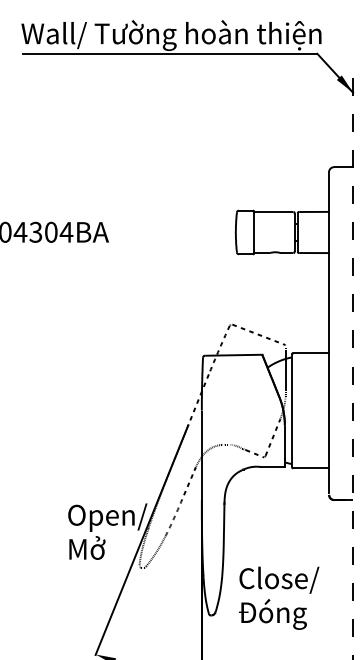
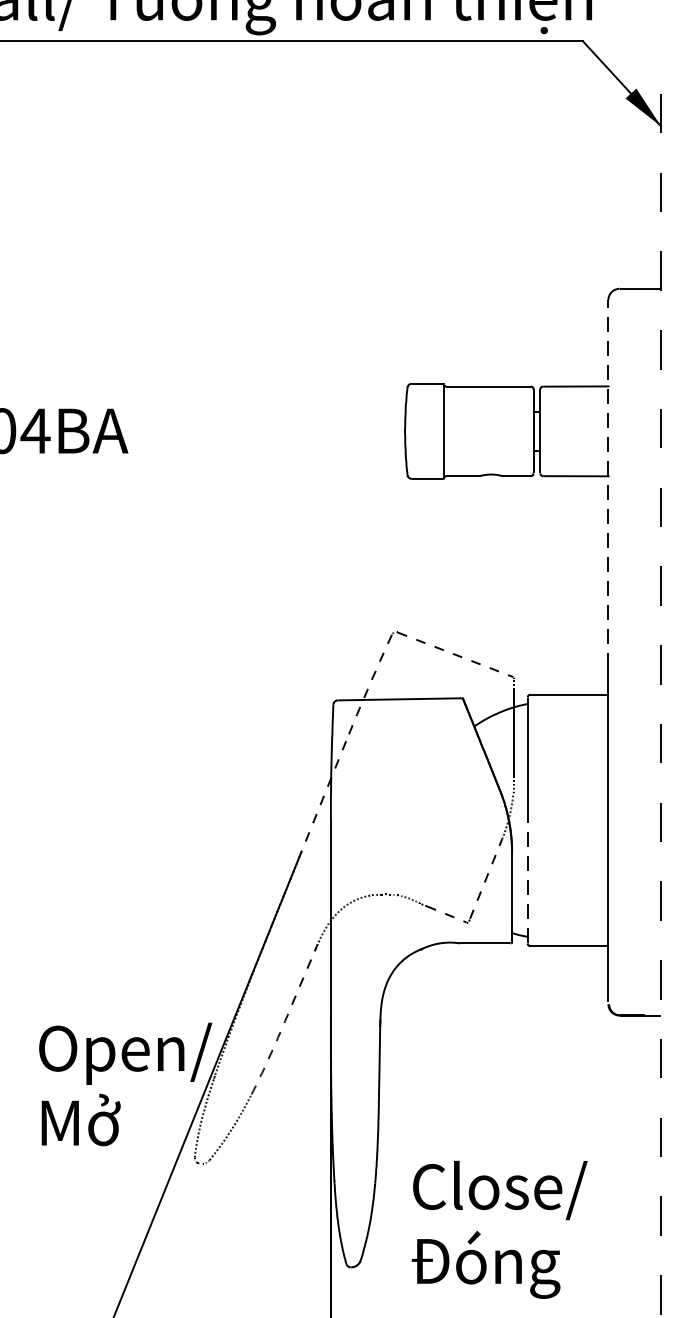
line: (329, 256) -> (609, 483), solid -> dashed
line: (292, 438) -> (528, 881), solid -> dashed

